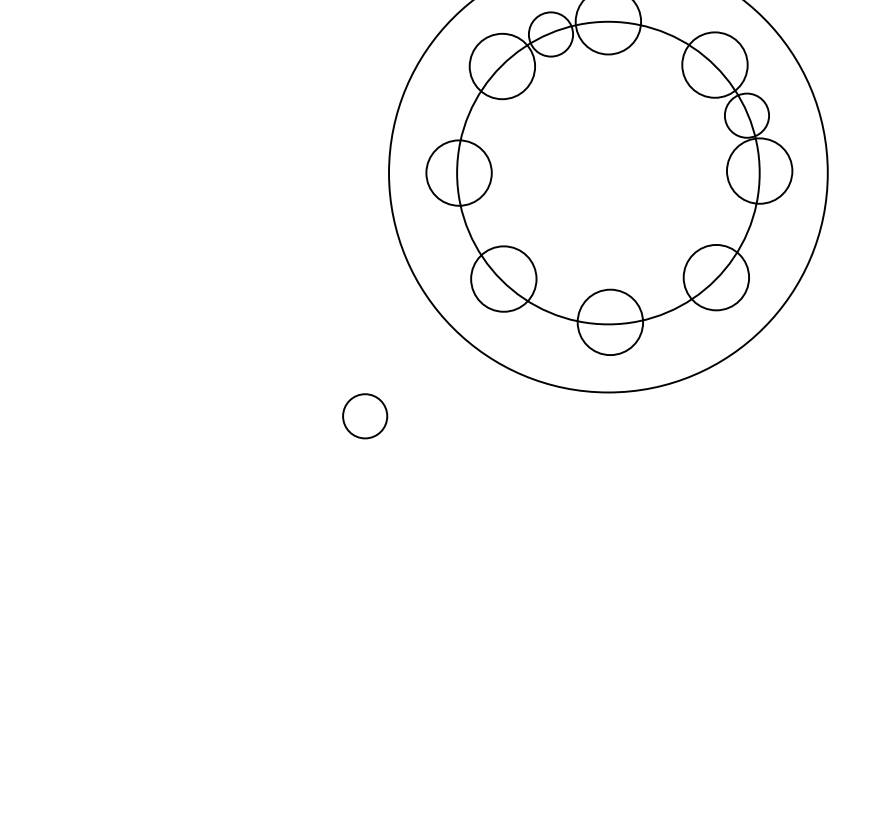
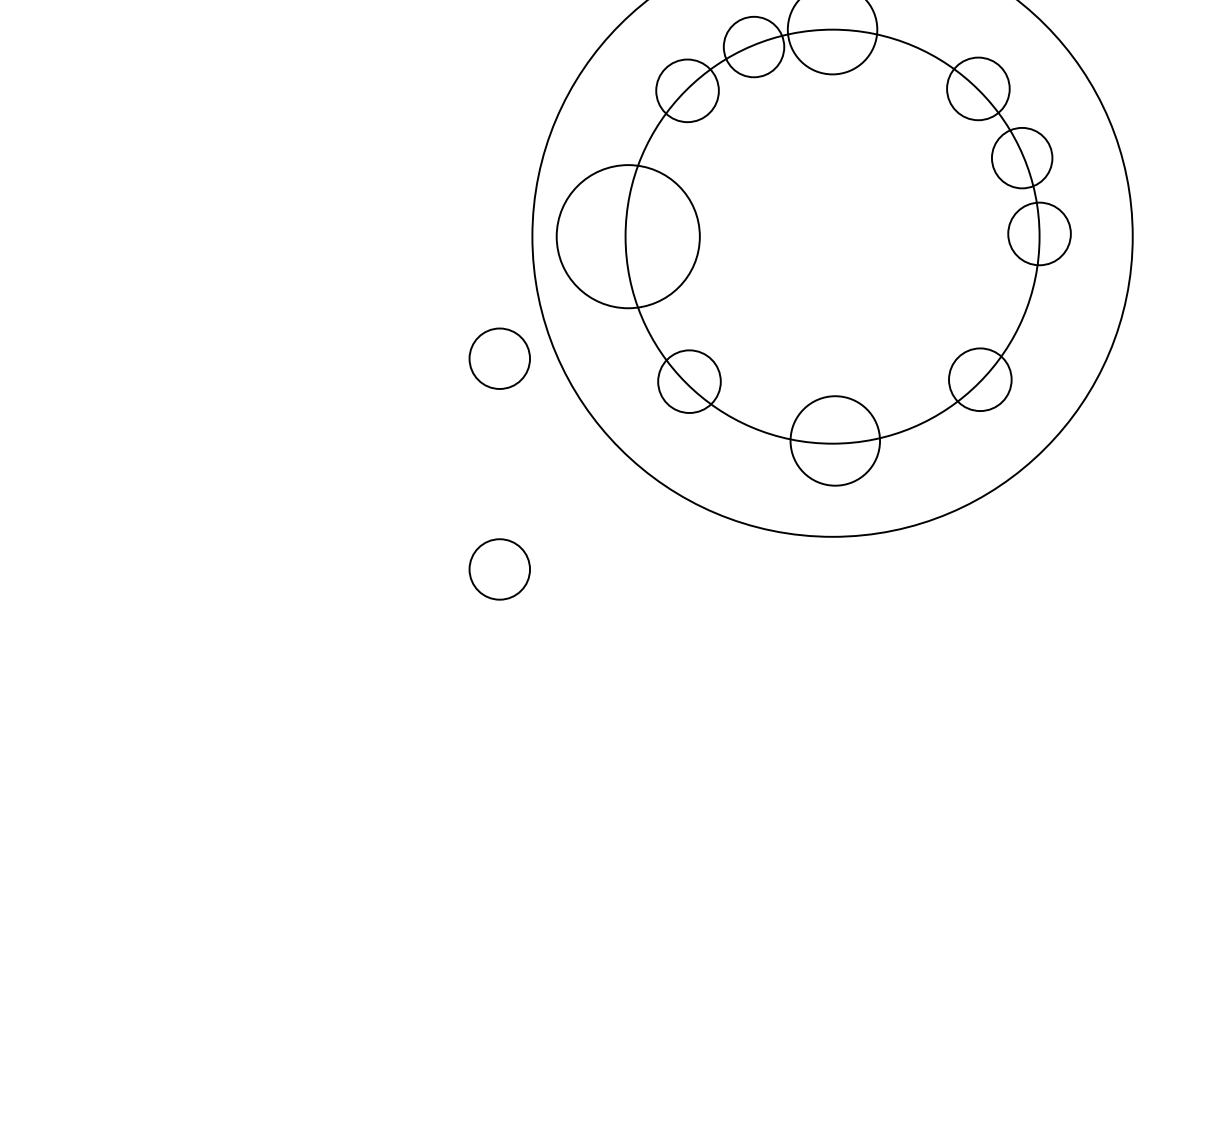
circle: (714, 64) -> (977, 88), size x0.7
circle: (502, 66) -> (687, 90), size x0.7
circle: (759, 170) -> (1039, 233), size x0.7
circle: (458, 172) -> (627, 235), size x1.6
circle: (365, 262) -> (500, 359), added
circle: (716, 277) -> (980, 379), size x0.7
circle: (503, 278) -> (689, 380), size x0.7

